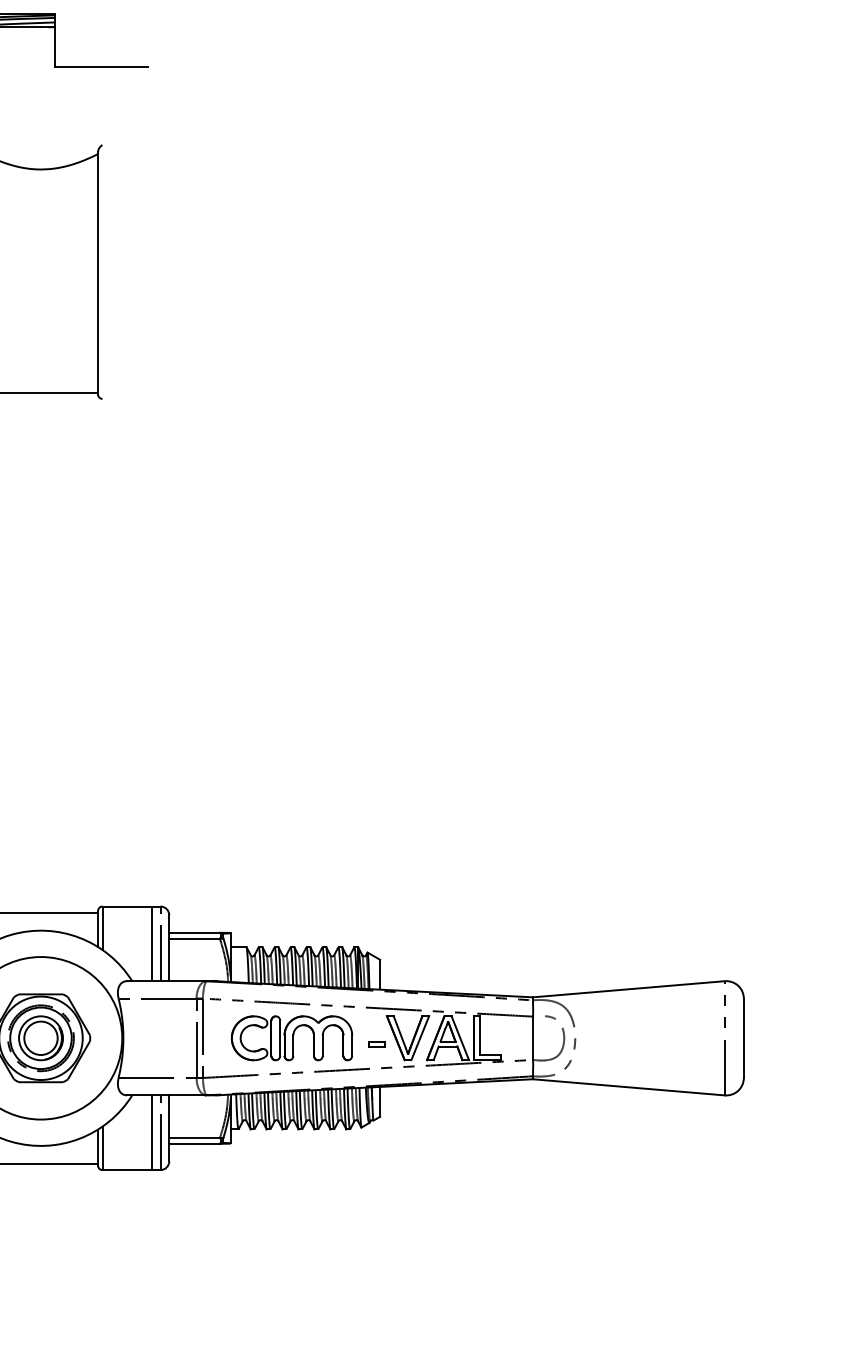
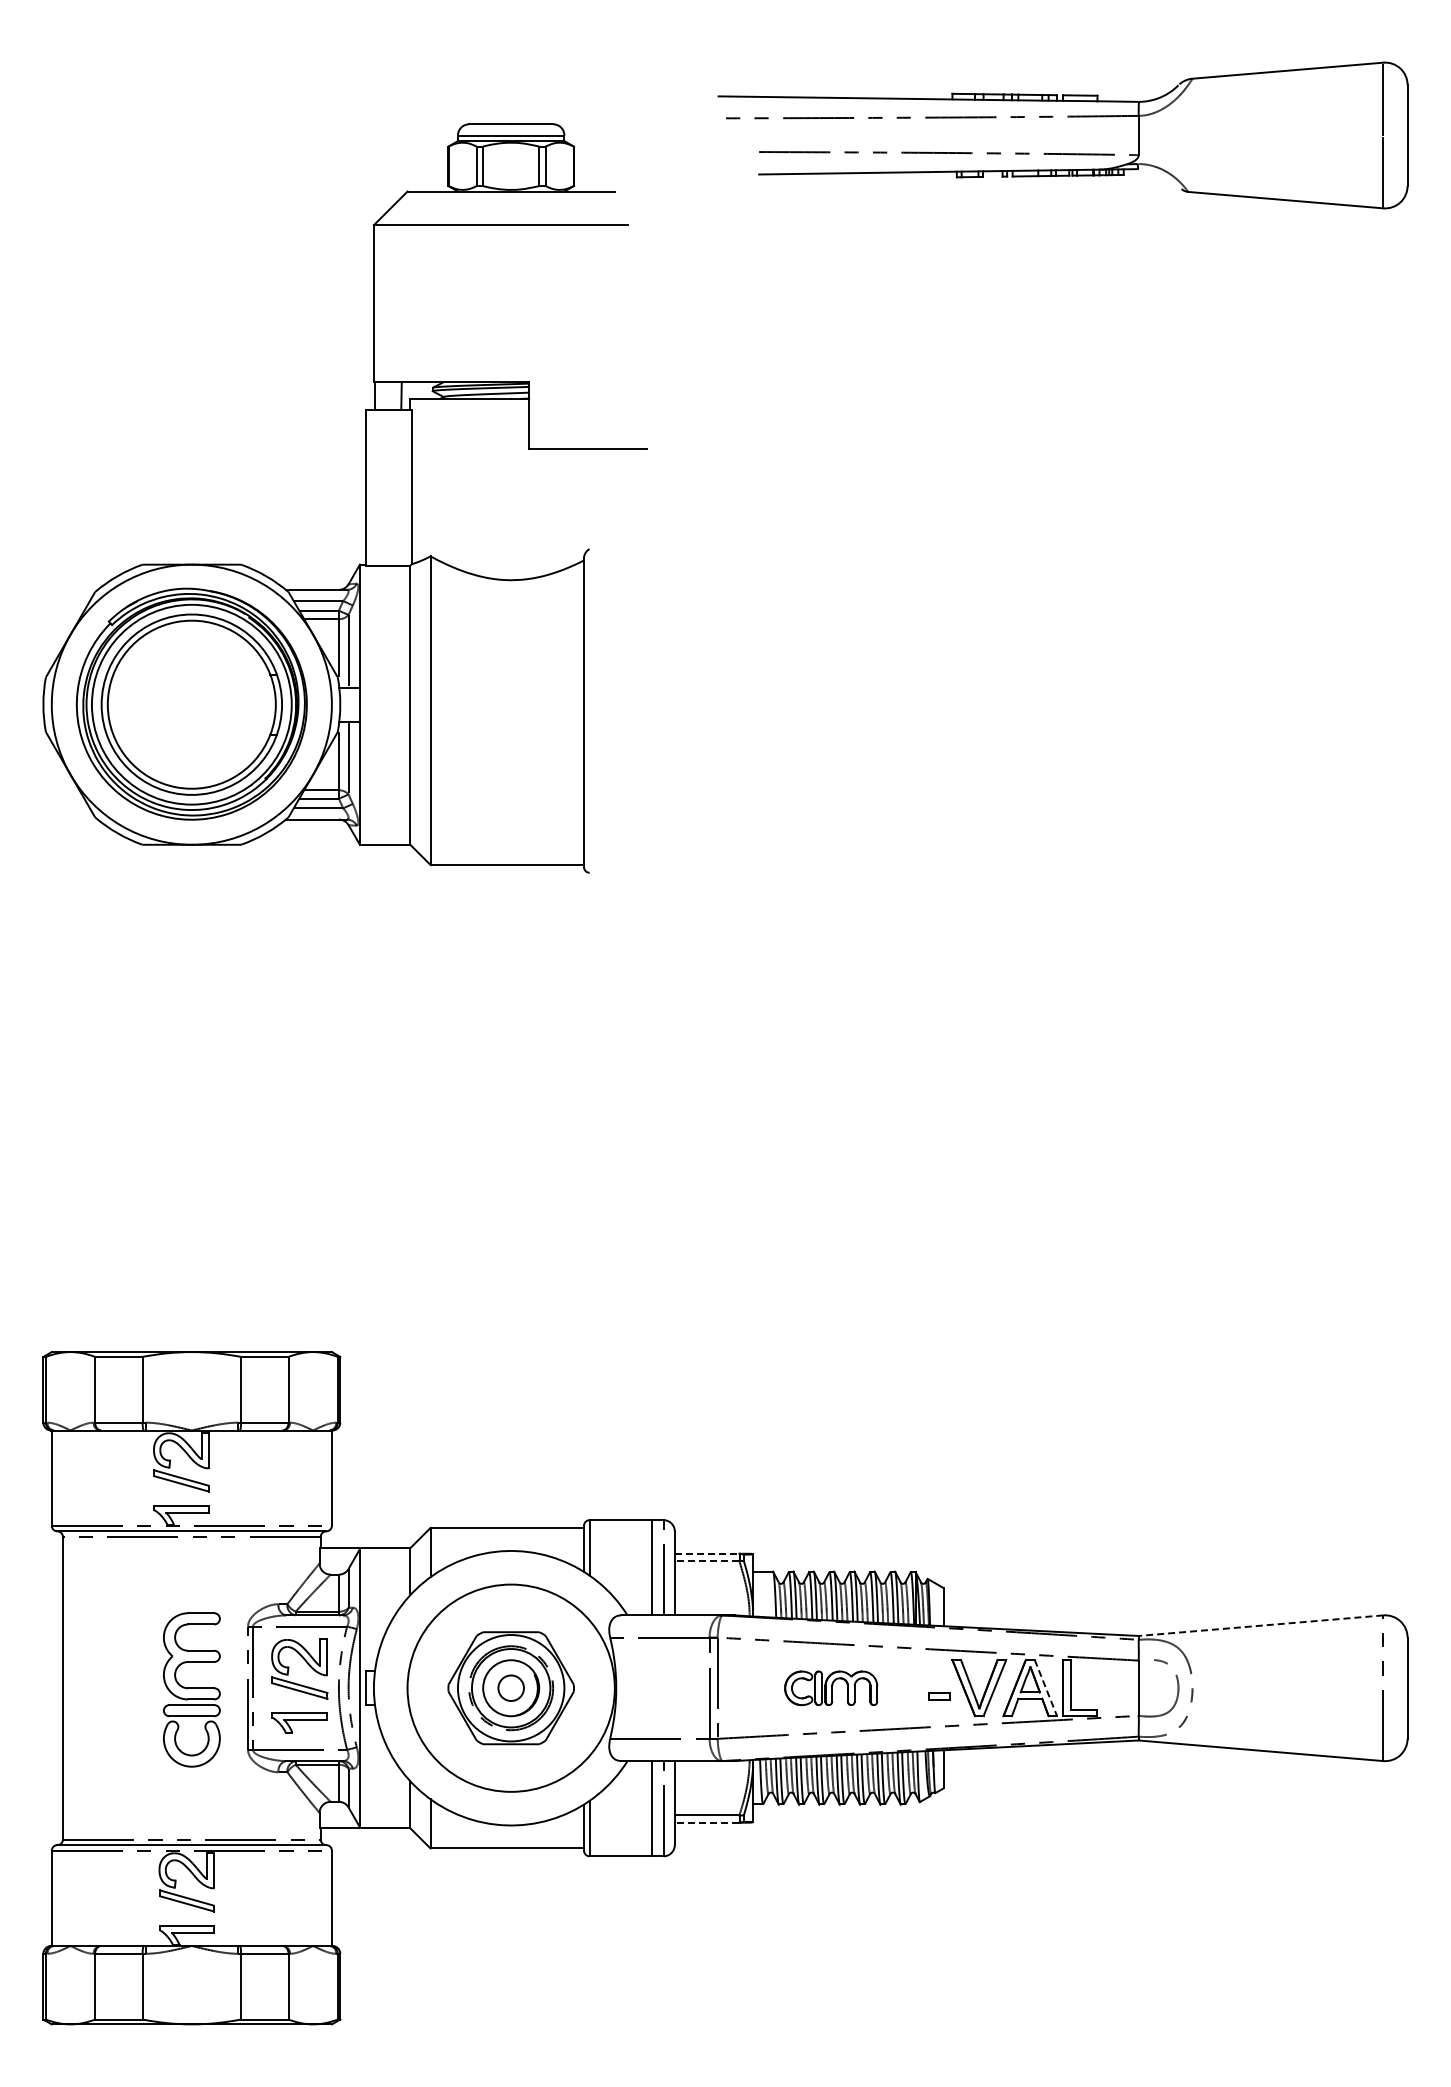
line: (194, 932) -> (707, 1553), solid -> dashed
line: (194, 938) -> (706, 1560), solid -> dashed
line: (629, 989) -> (1261, 1625), solid -> dashed
circle: (40, 1037) -> (510, 1687), size x0.6
part: (291, 1038) -> (830, 1688), size x0.6
line: (460, 1038) -> (1046, 1688), solid -> dashed
line: (194, 1143) -> (706, 1822), solid -> dashed

